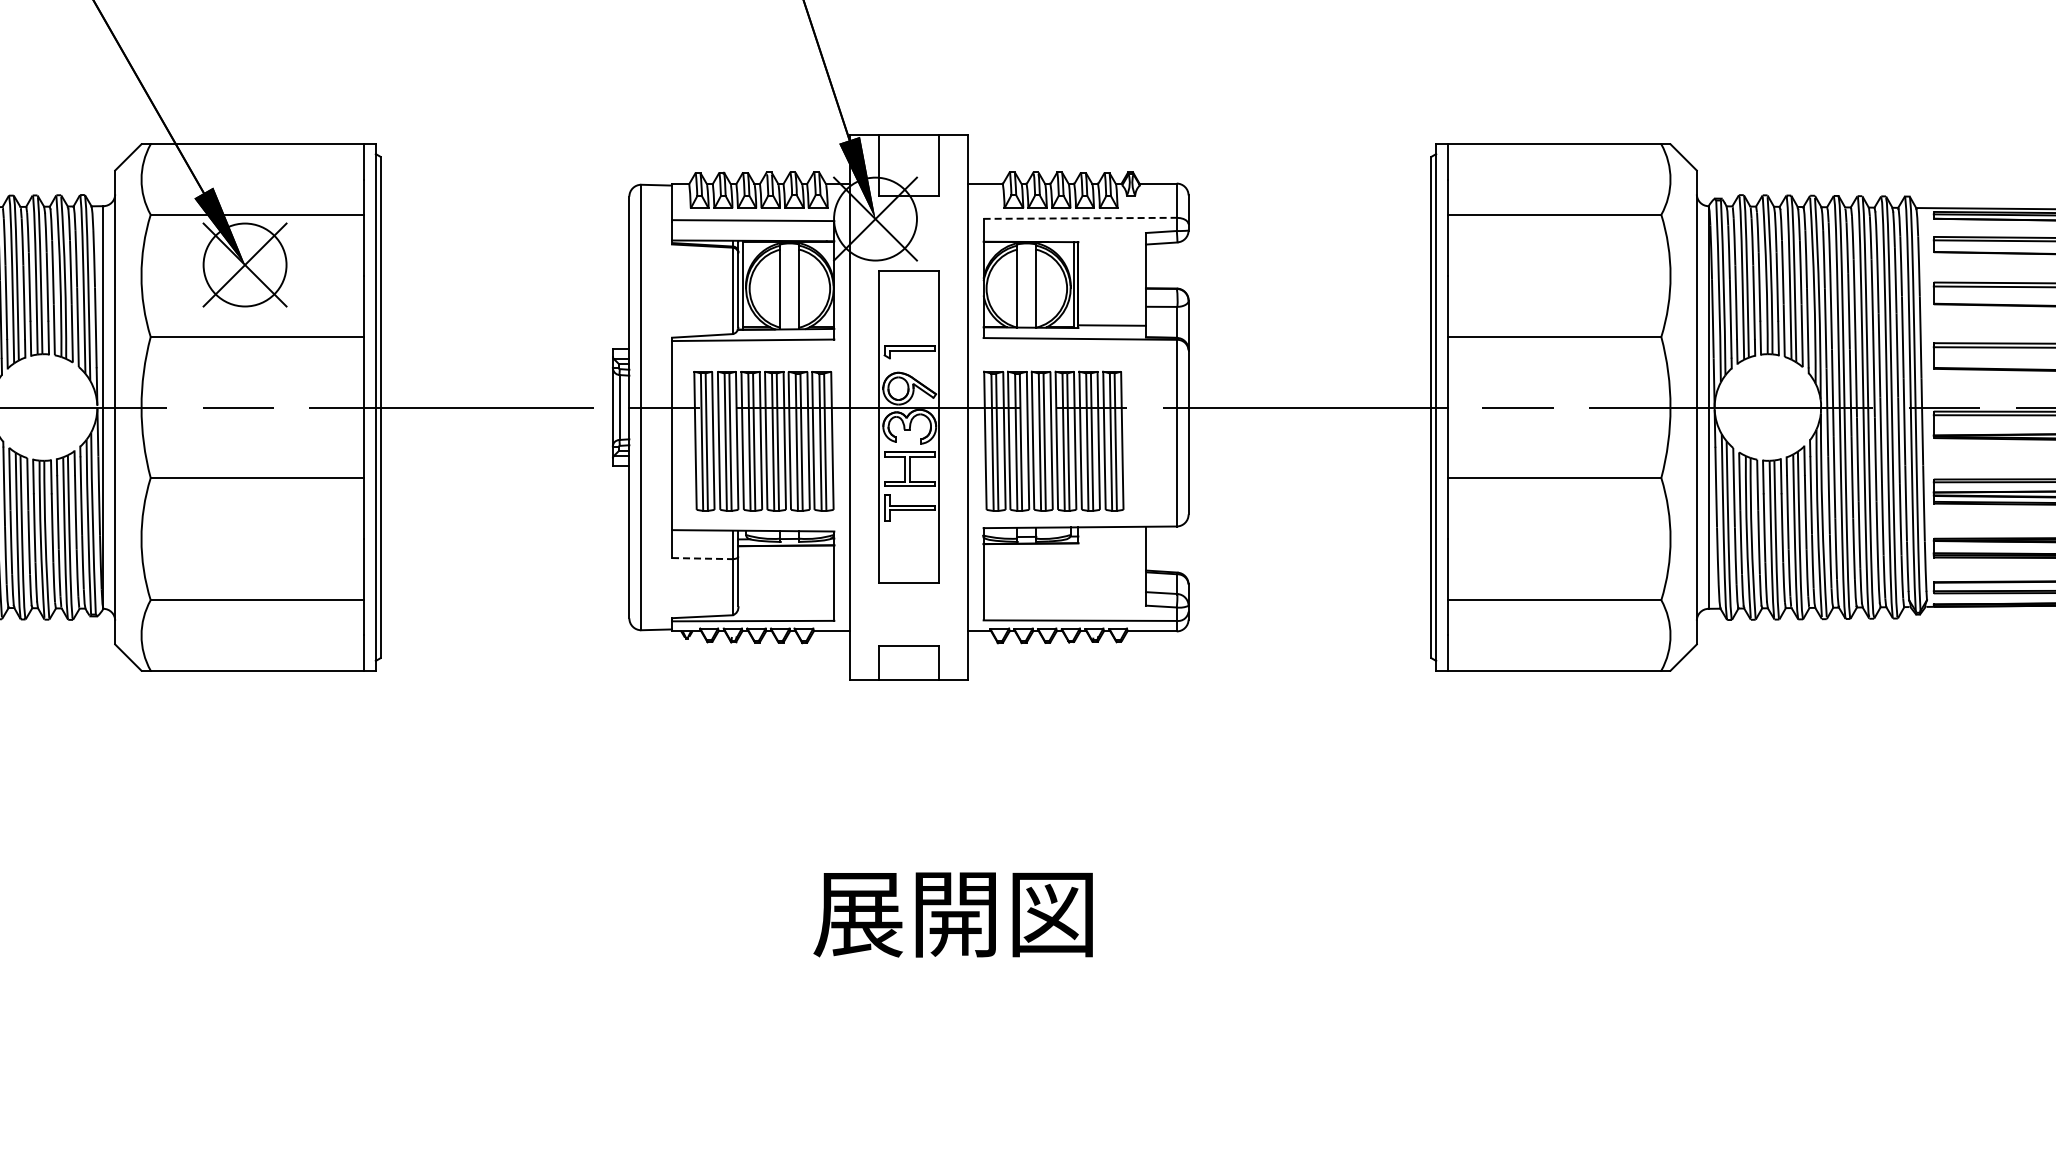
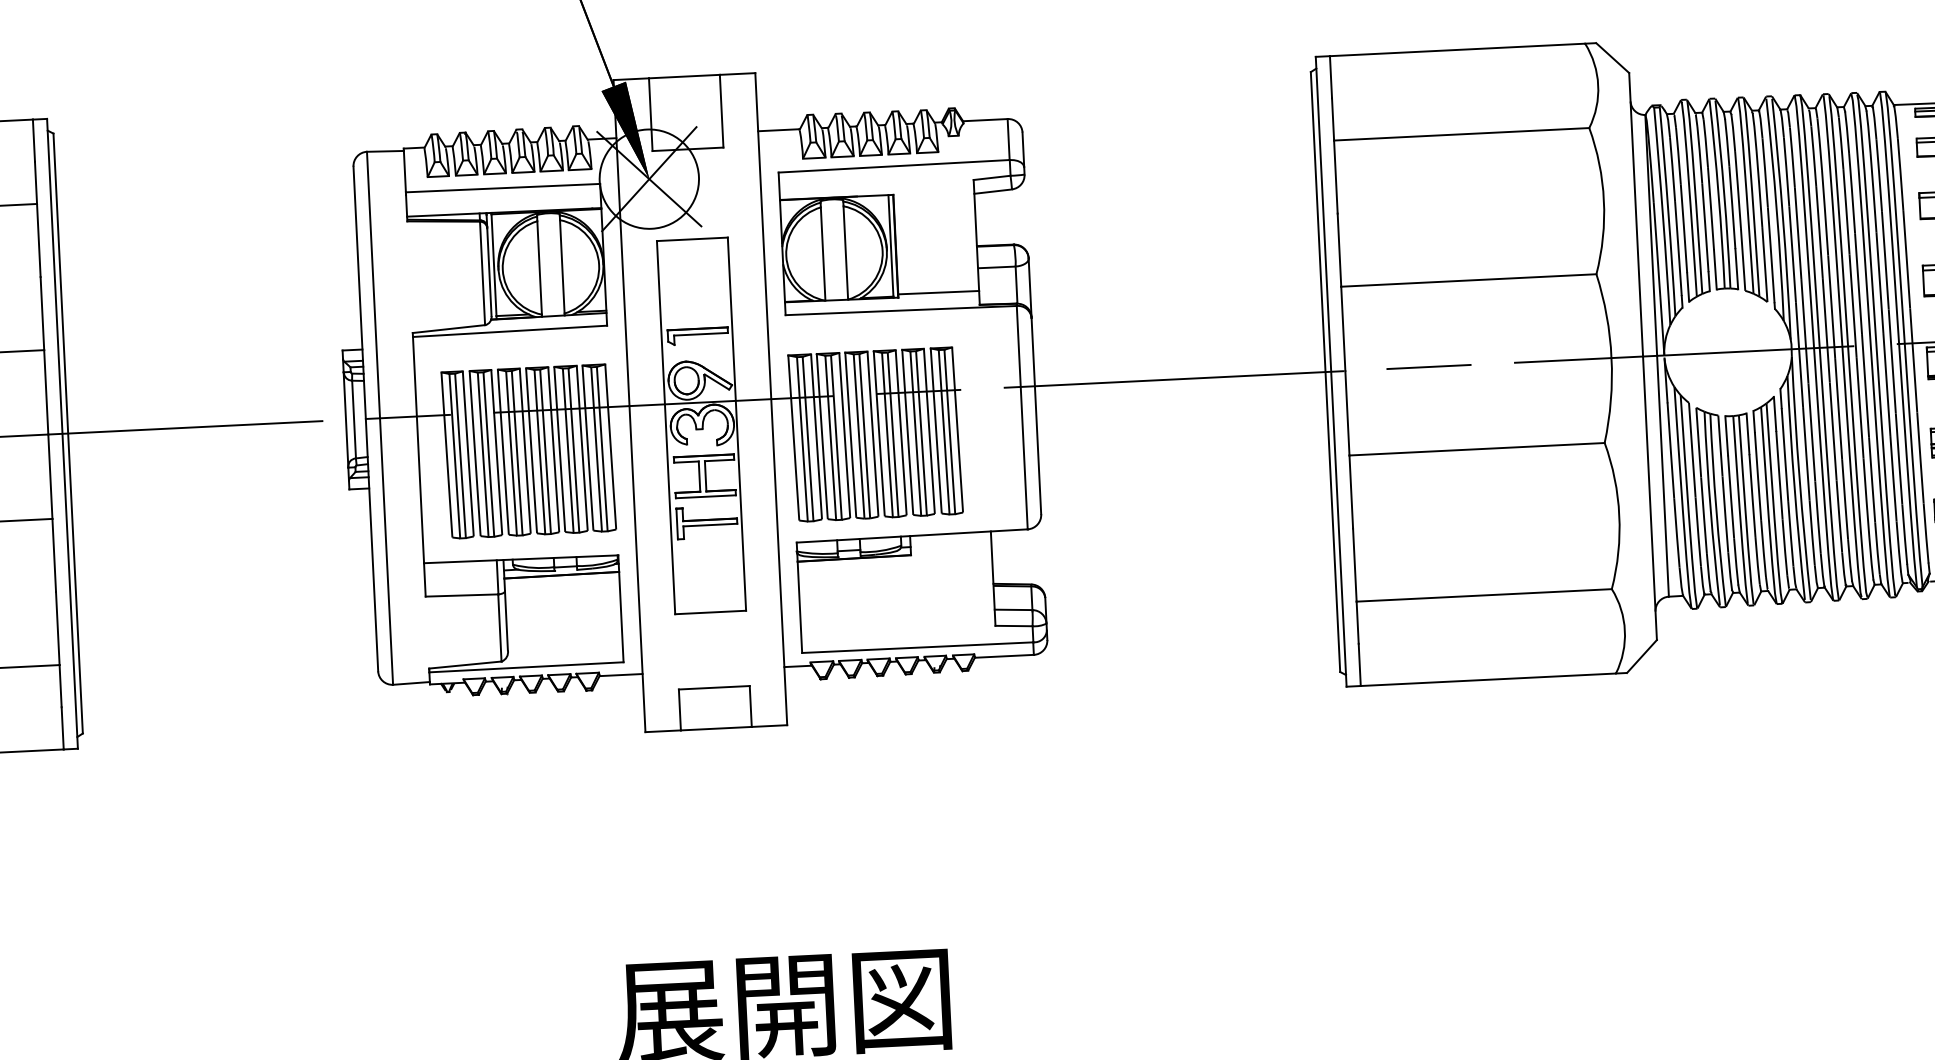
line: (1080, 218) -> (894, 166), dashed -> solid
line: (702, 558) -> (462, 595), dashed -> solid

